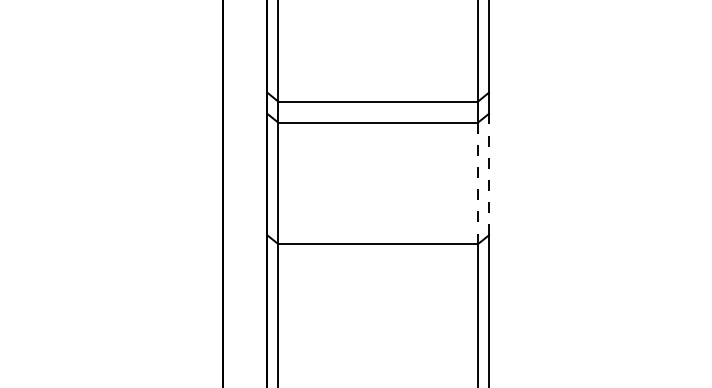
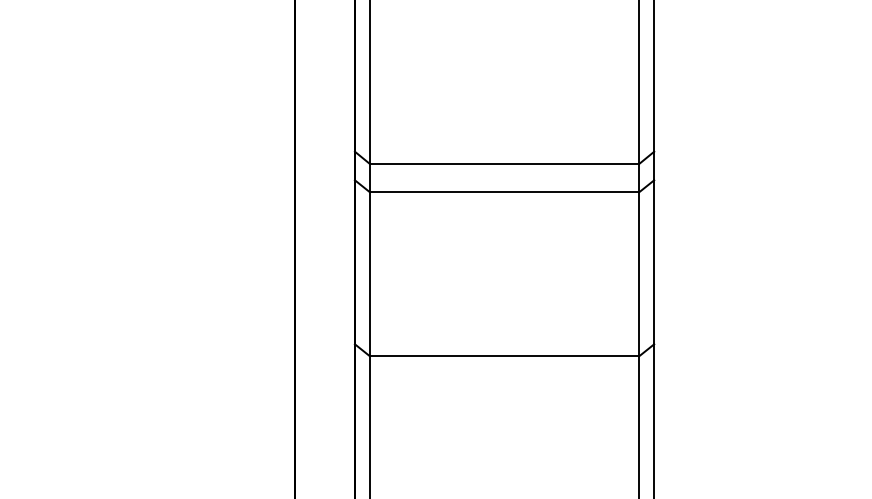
line: (489, 174) -> (654, 262), dashed -> solid
line: (477, 183) -> (638, 274), dashed -> solid

